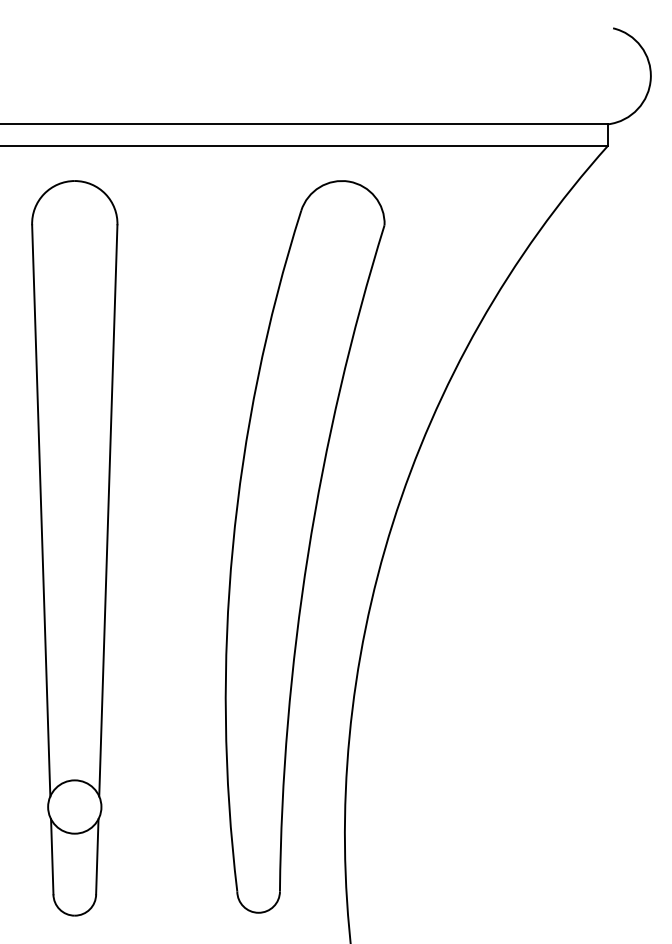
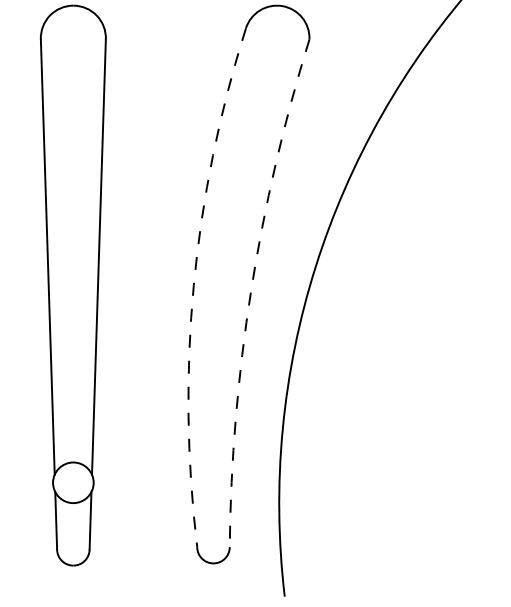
arc: (232, 547) -> (193, 284), solid -> dashed
arc: (308, 554) -> (251, 290), solid -> dashed

